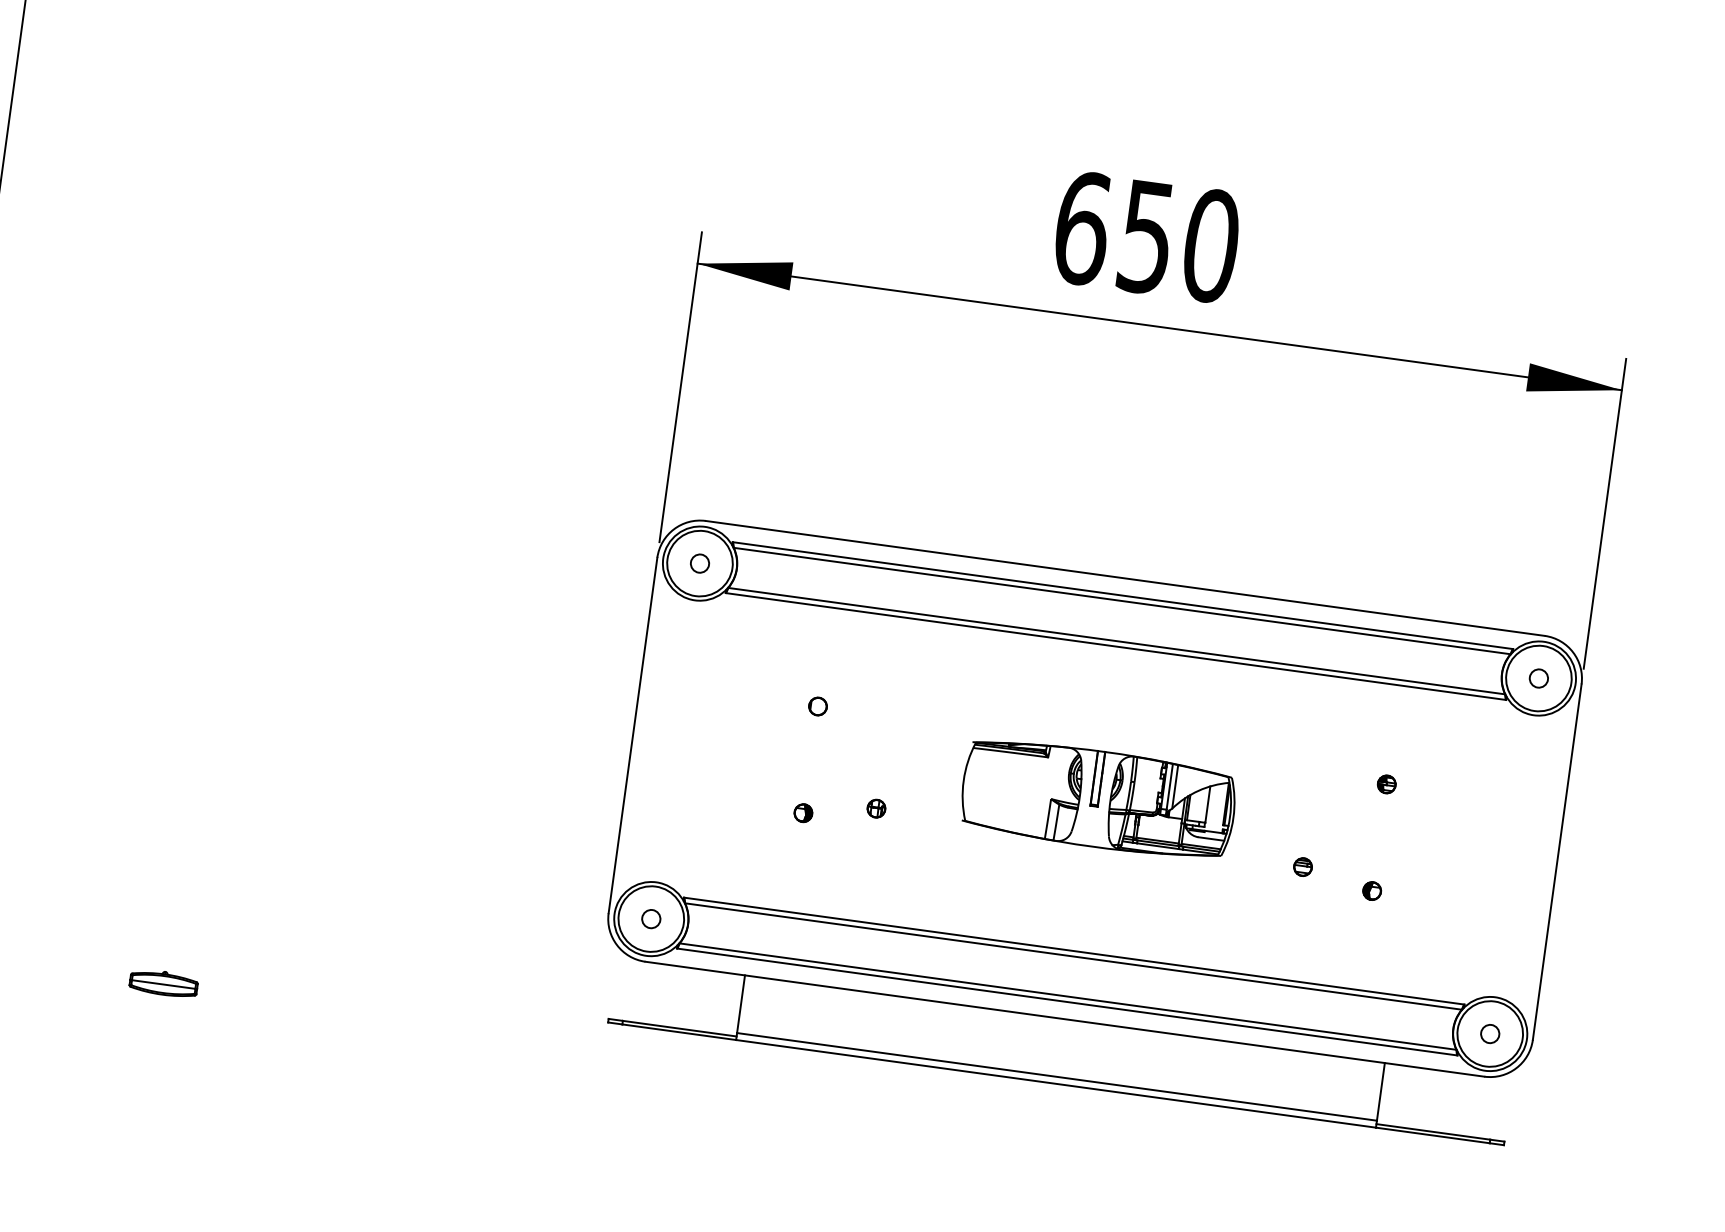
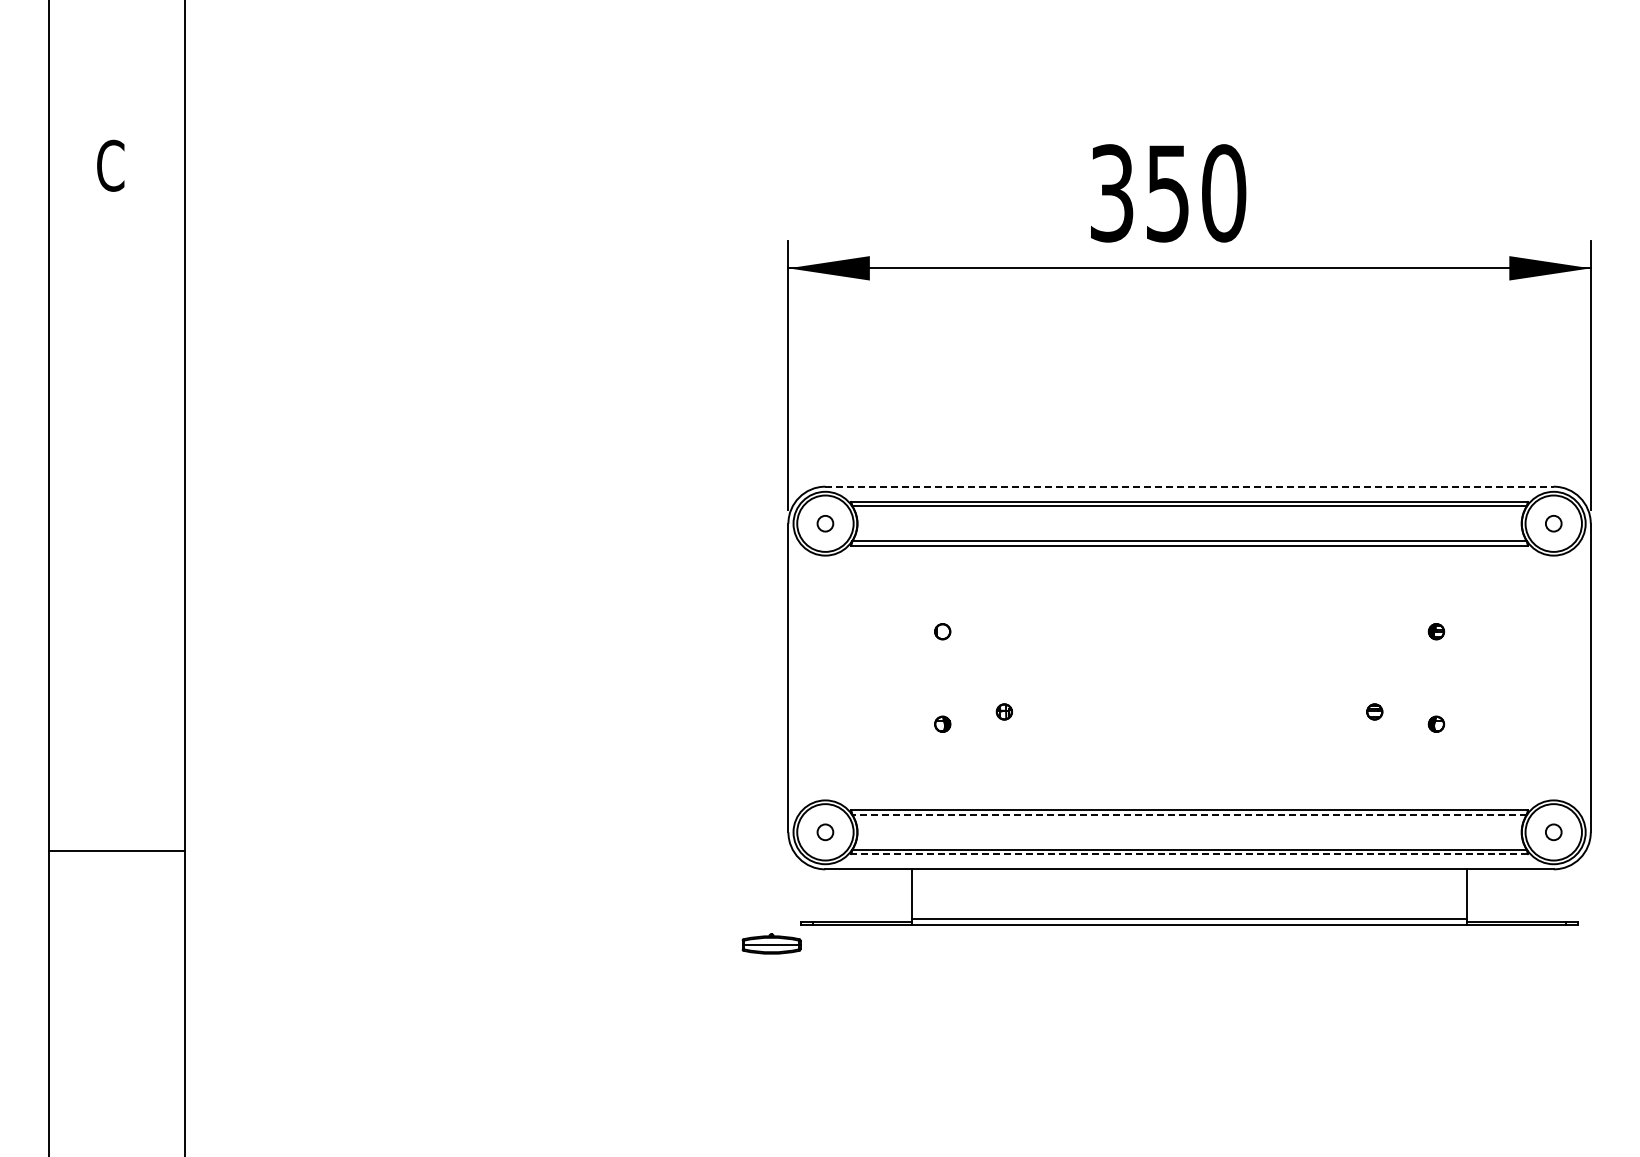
text: (1082, 228) -> (1112, 193), 650 -> 350
line: (1126, 578) -> (1190, 486), solid -> dashed
part: (1098, 798) -> (1192, 677), removed
line: (1073, 956) -> (1189, 814), solid -> dashed
part: (163, 982) -> (771, 943), moved
line: (1067, 1002) -> (1189, 854), solid -> dashed

